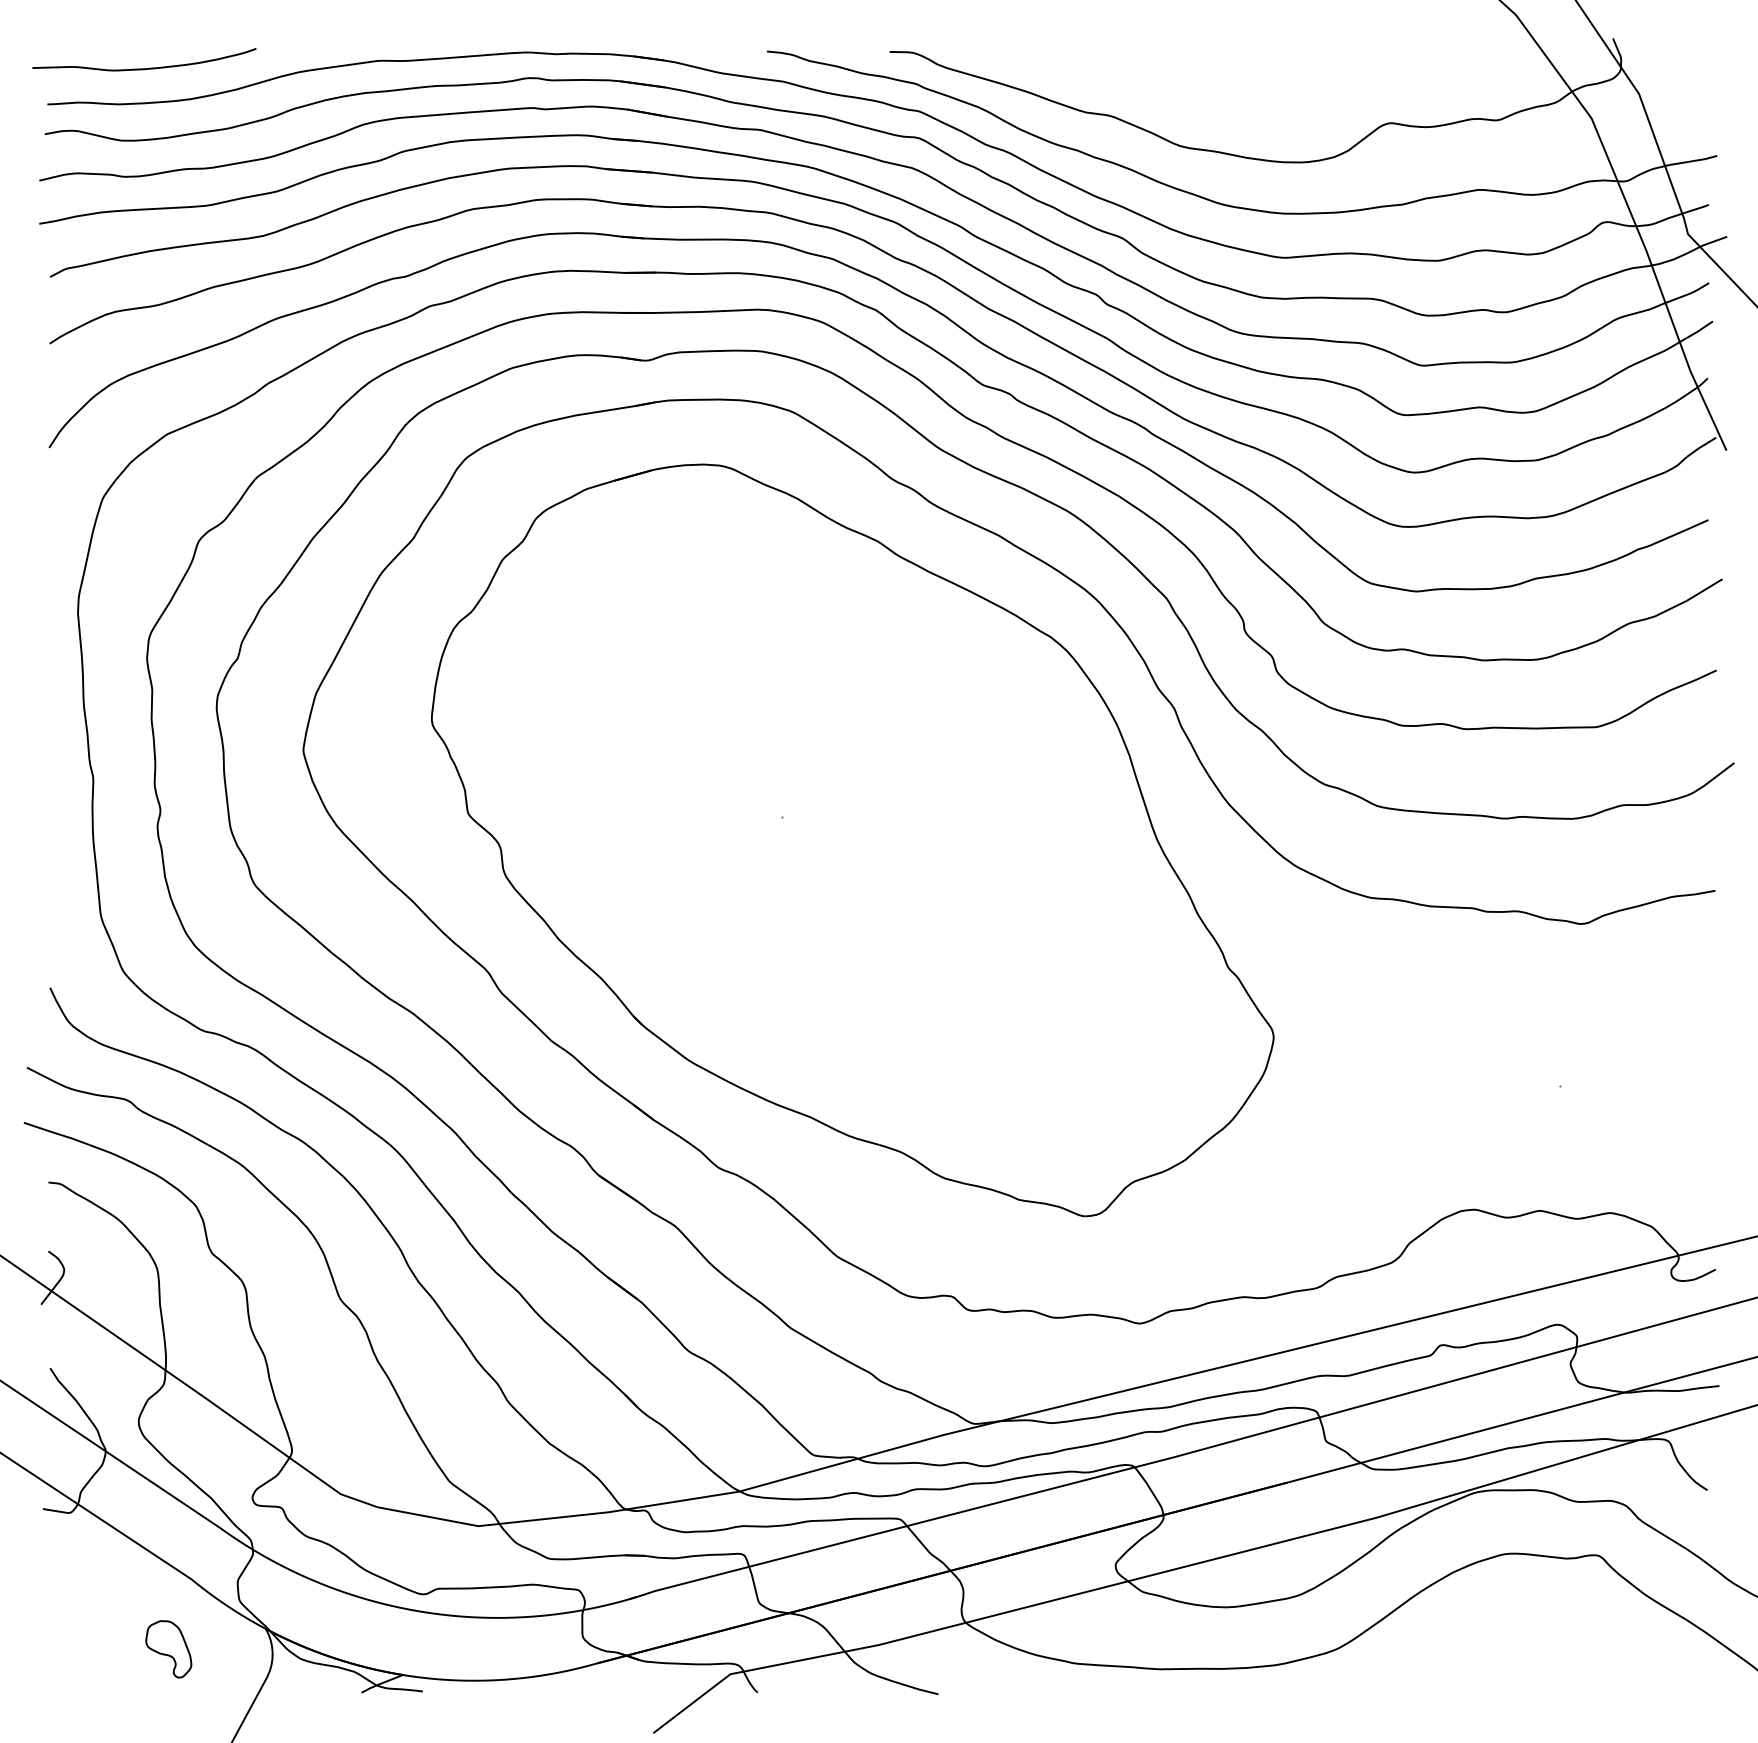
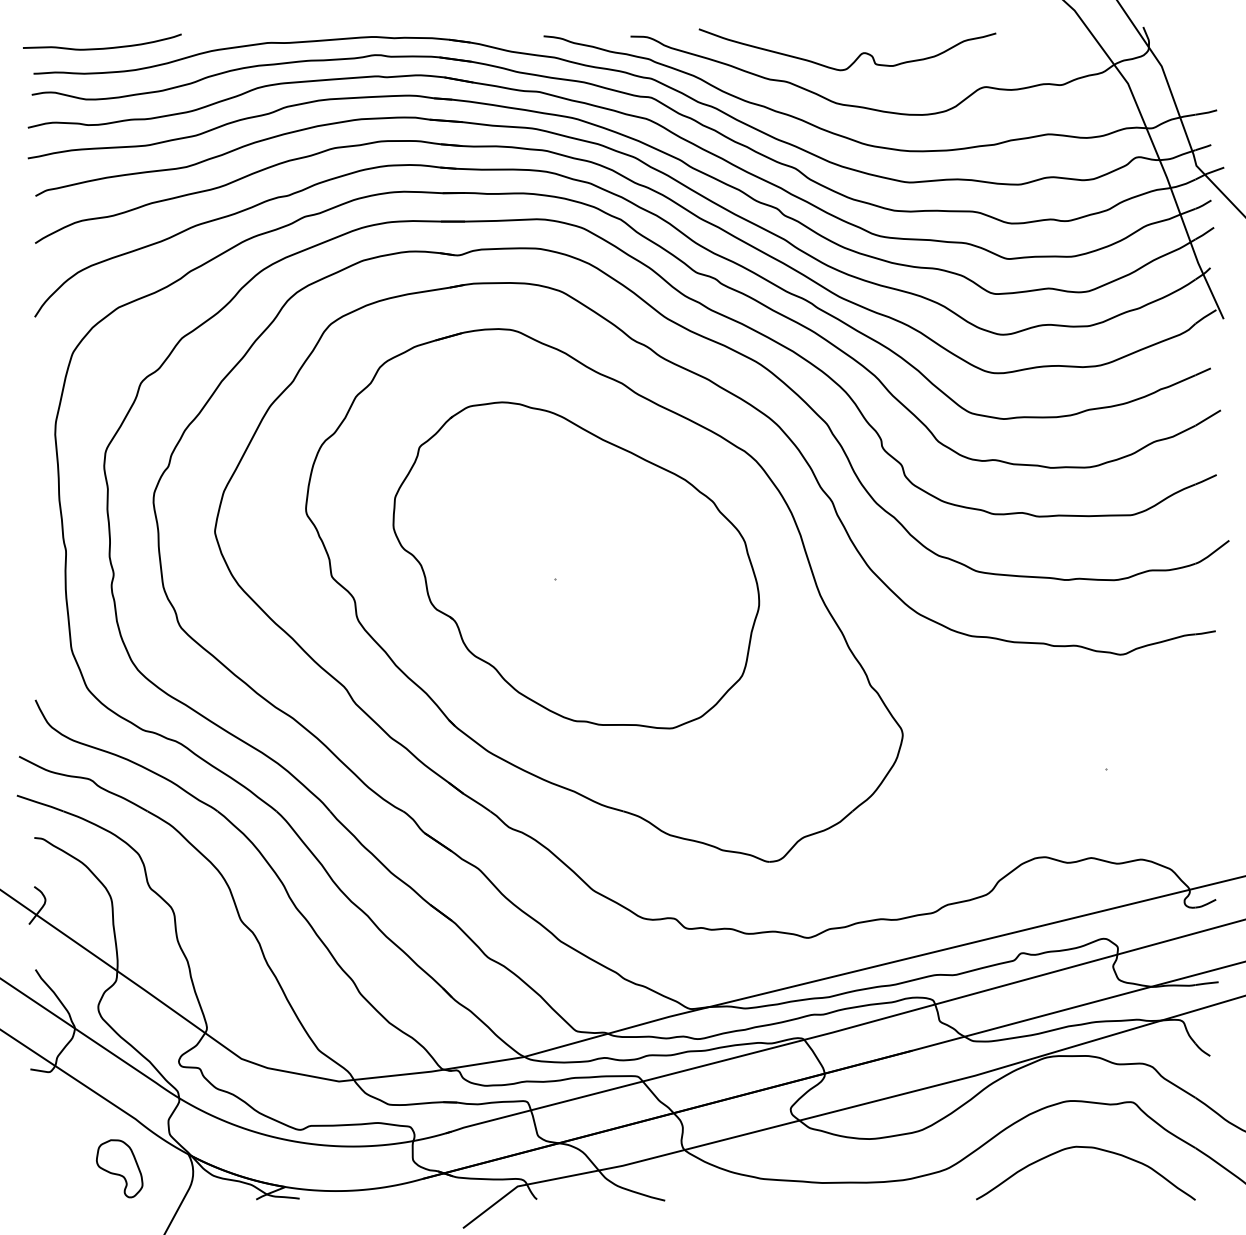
curve: (1208, 82) -> (856, 58), added
part: (812, 797) -> (575, 565), added
curve: (1539, 1620) -> (1091, 1148), added
part: (168, 1649) -> (119, 1168), size x1.43

